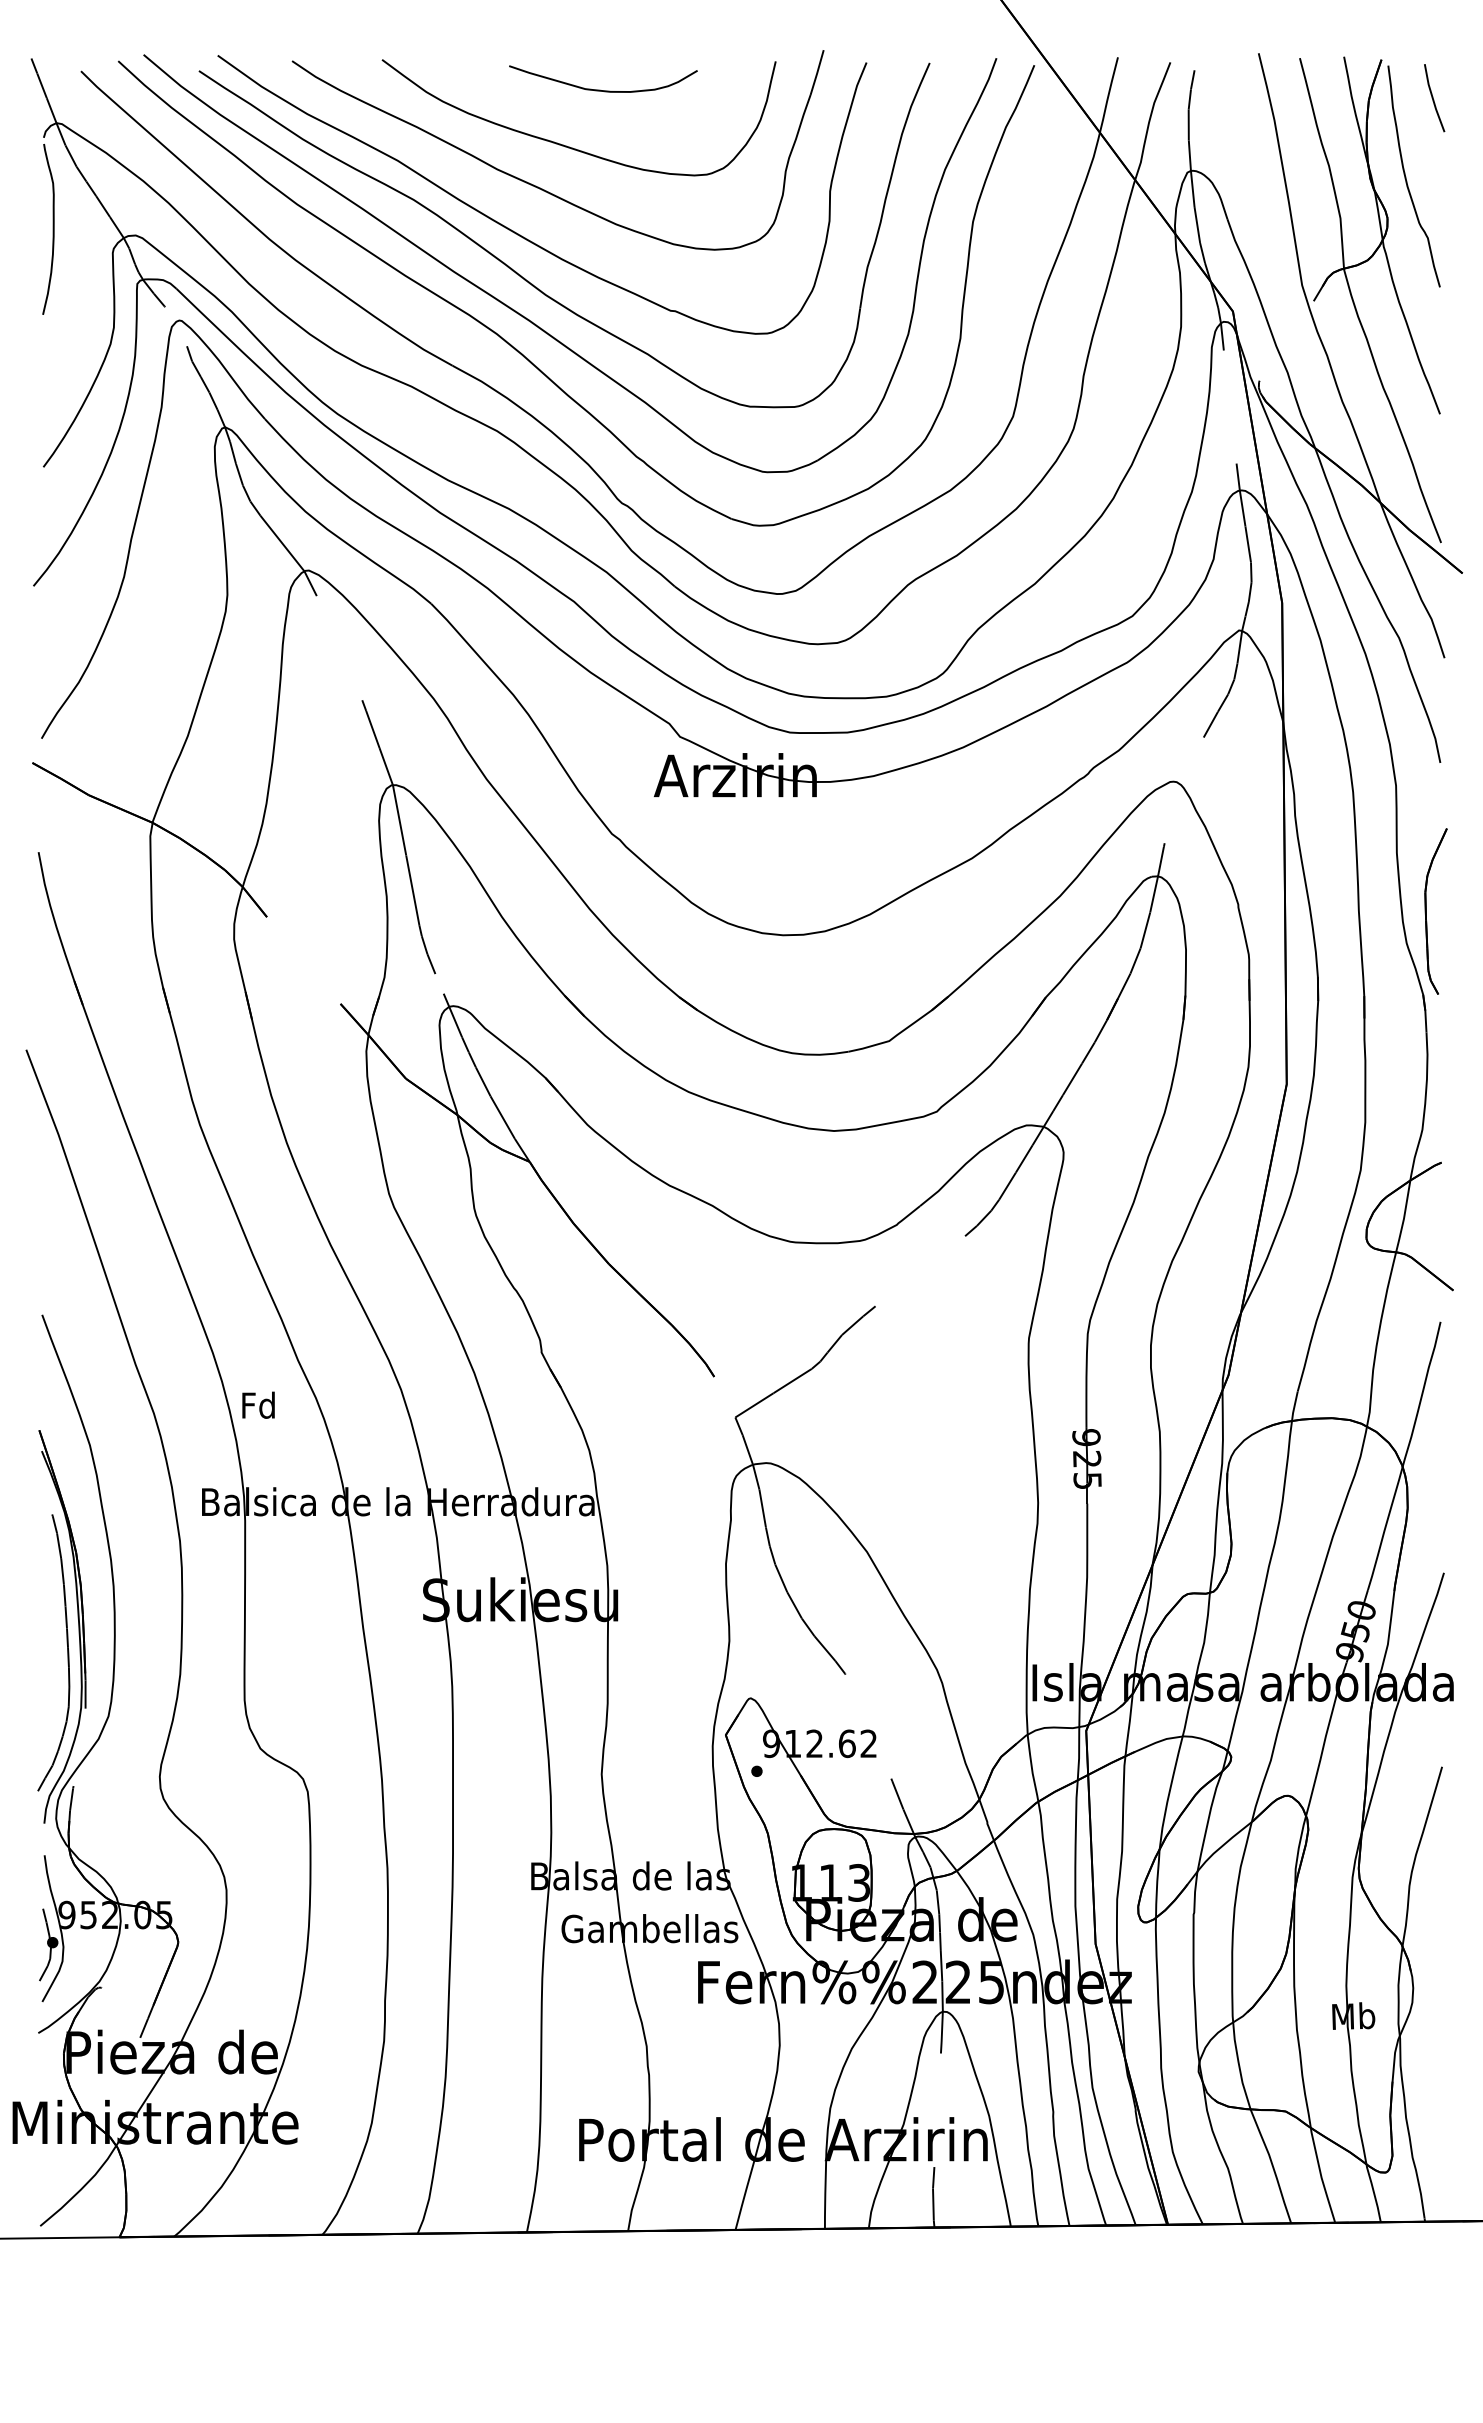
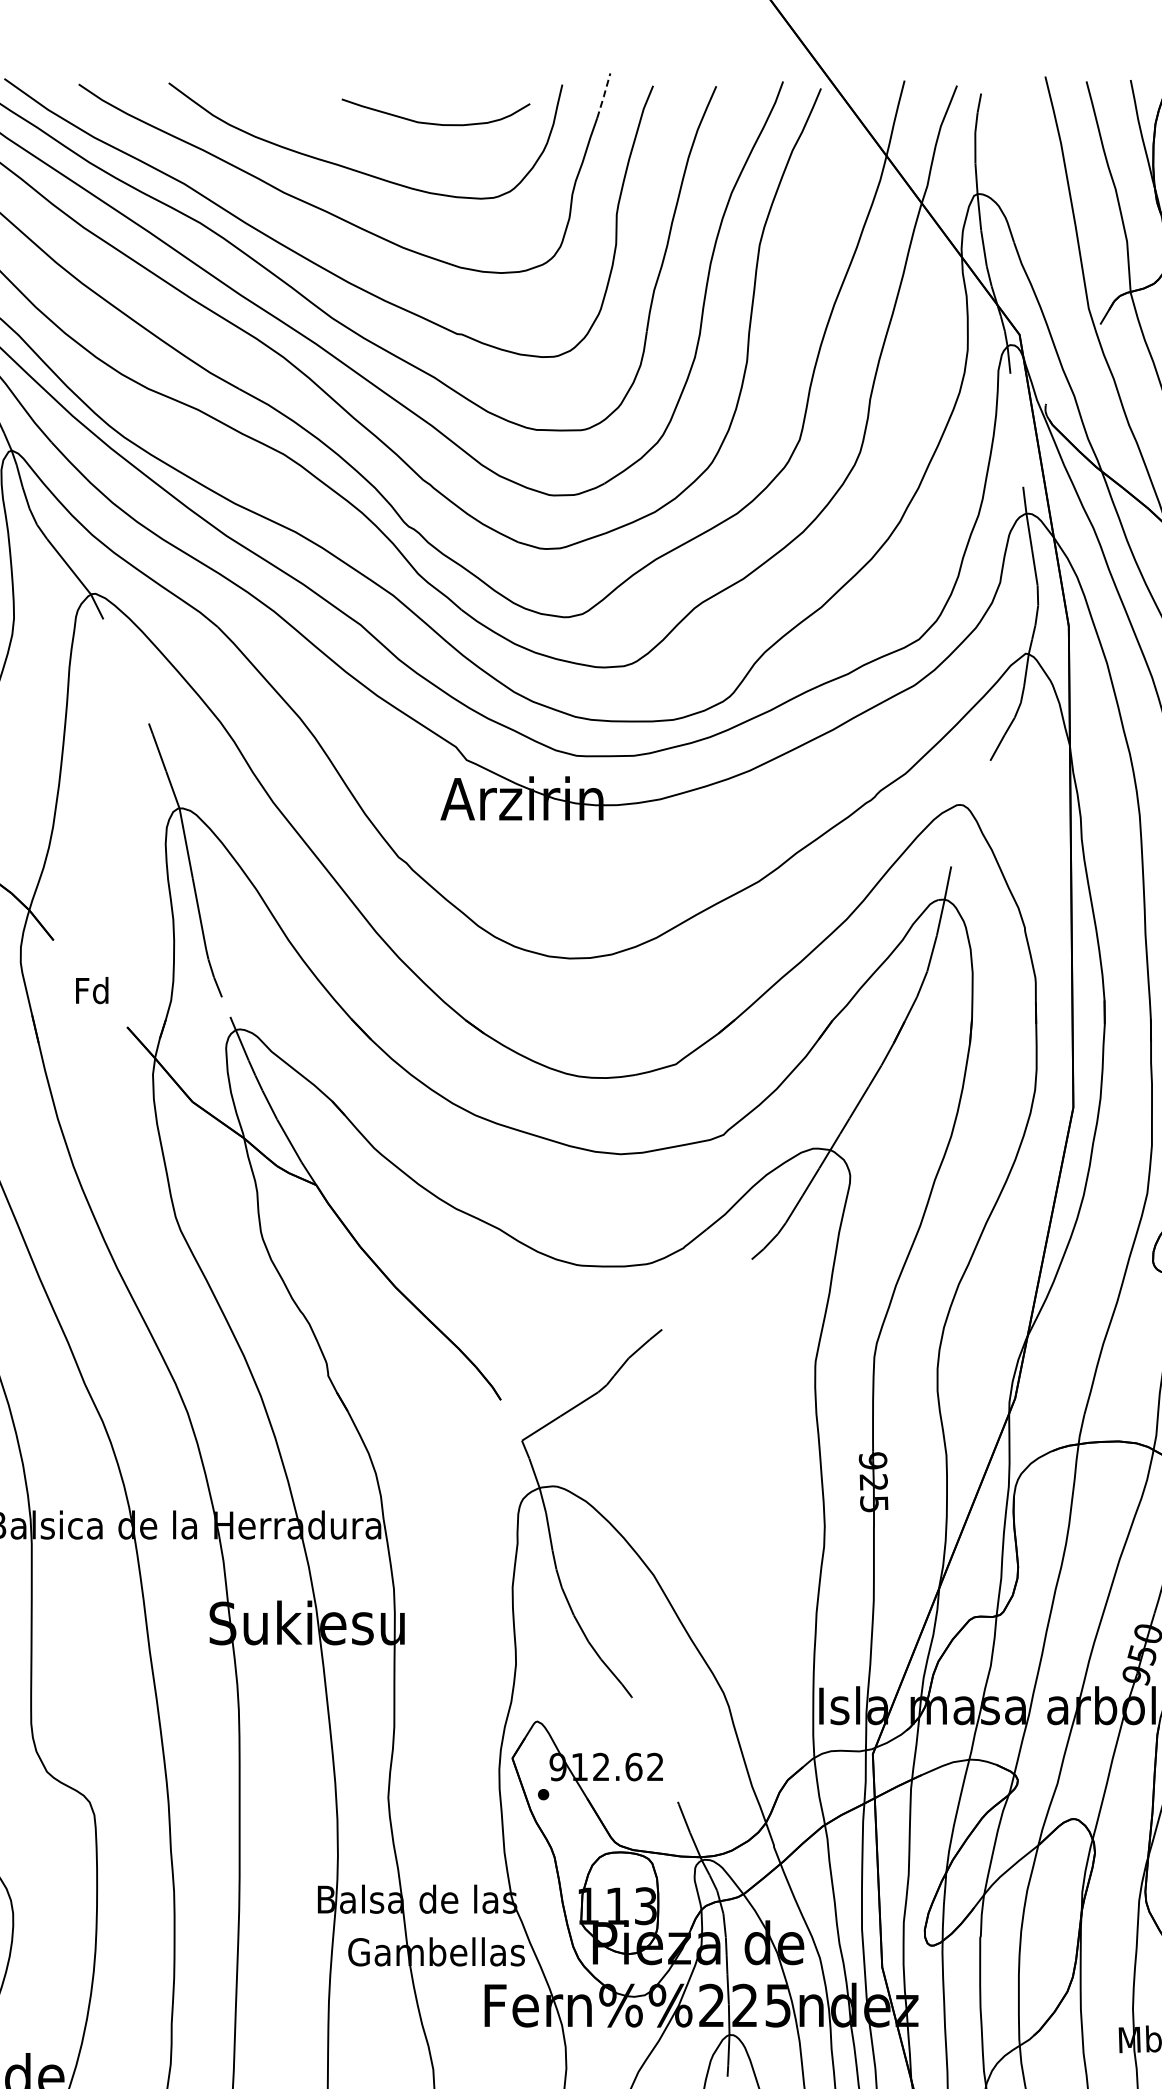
line: (817, 72) -> (604, 95), solid -> dashed
curve: (600, 89) -> (433, 122), moved
text: (258, 1404) -> (92, 989), moved

